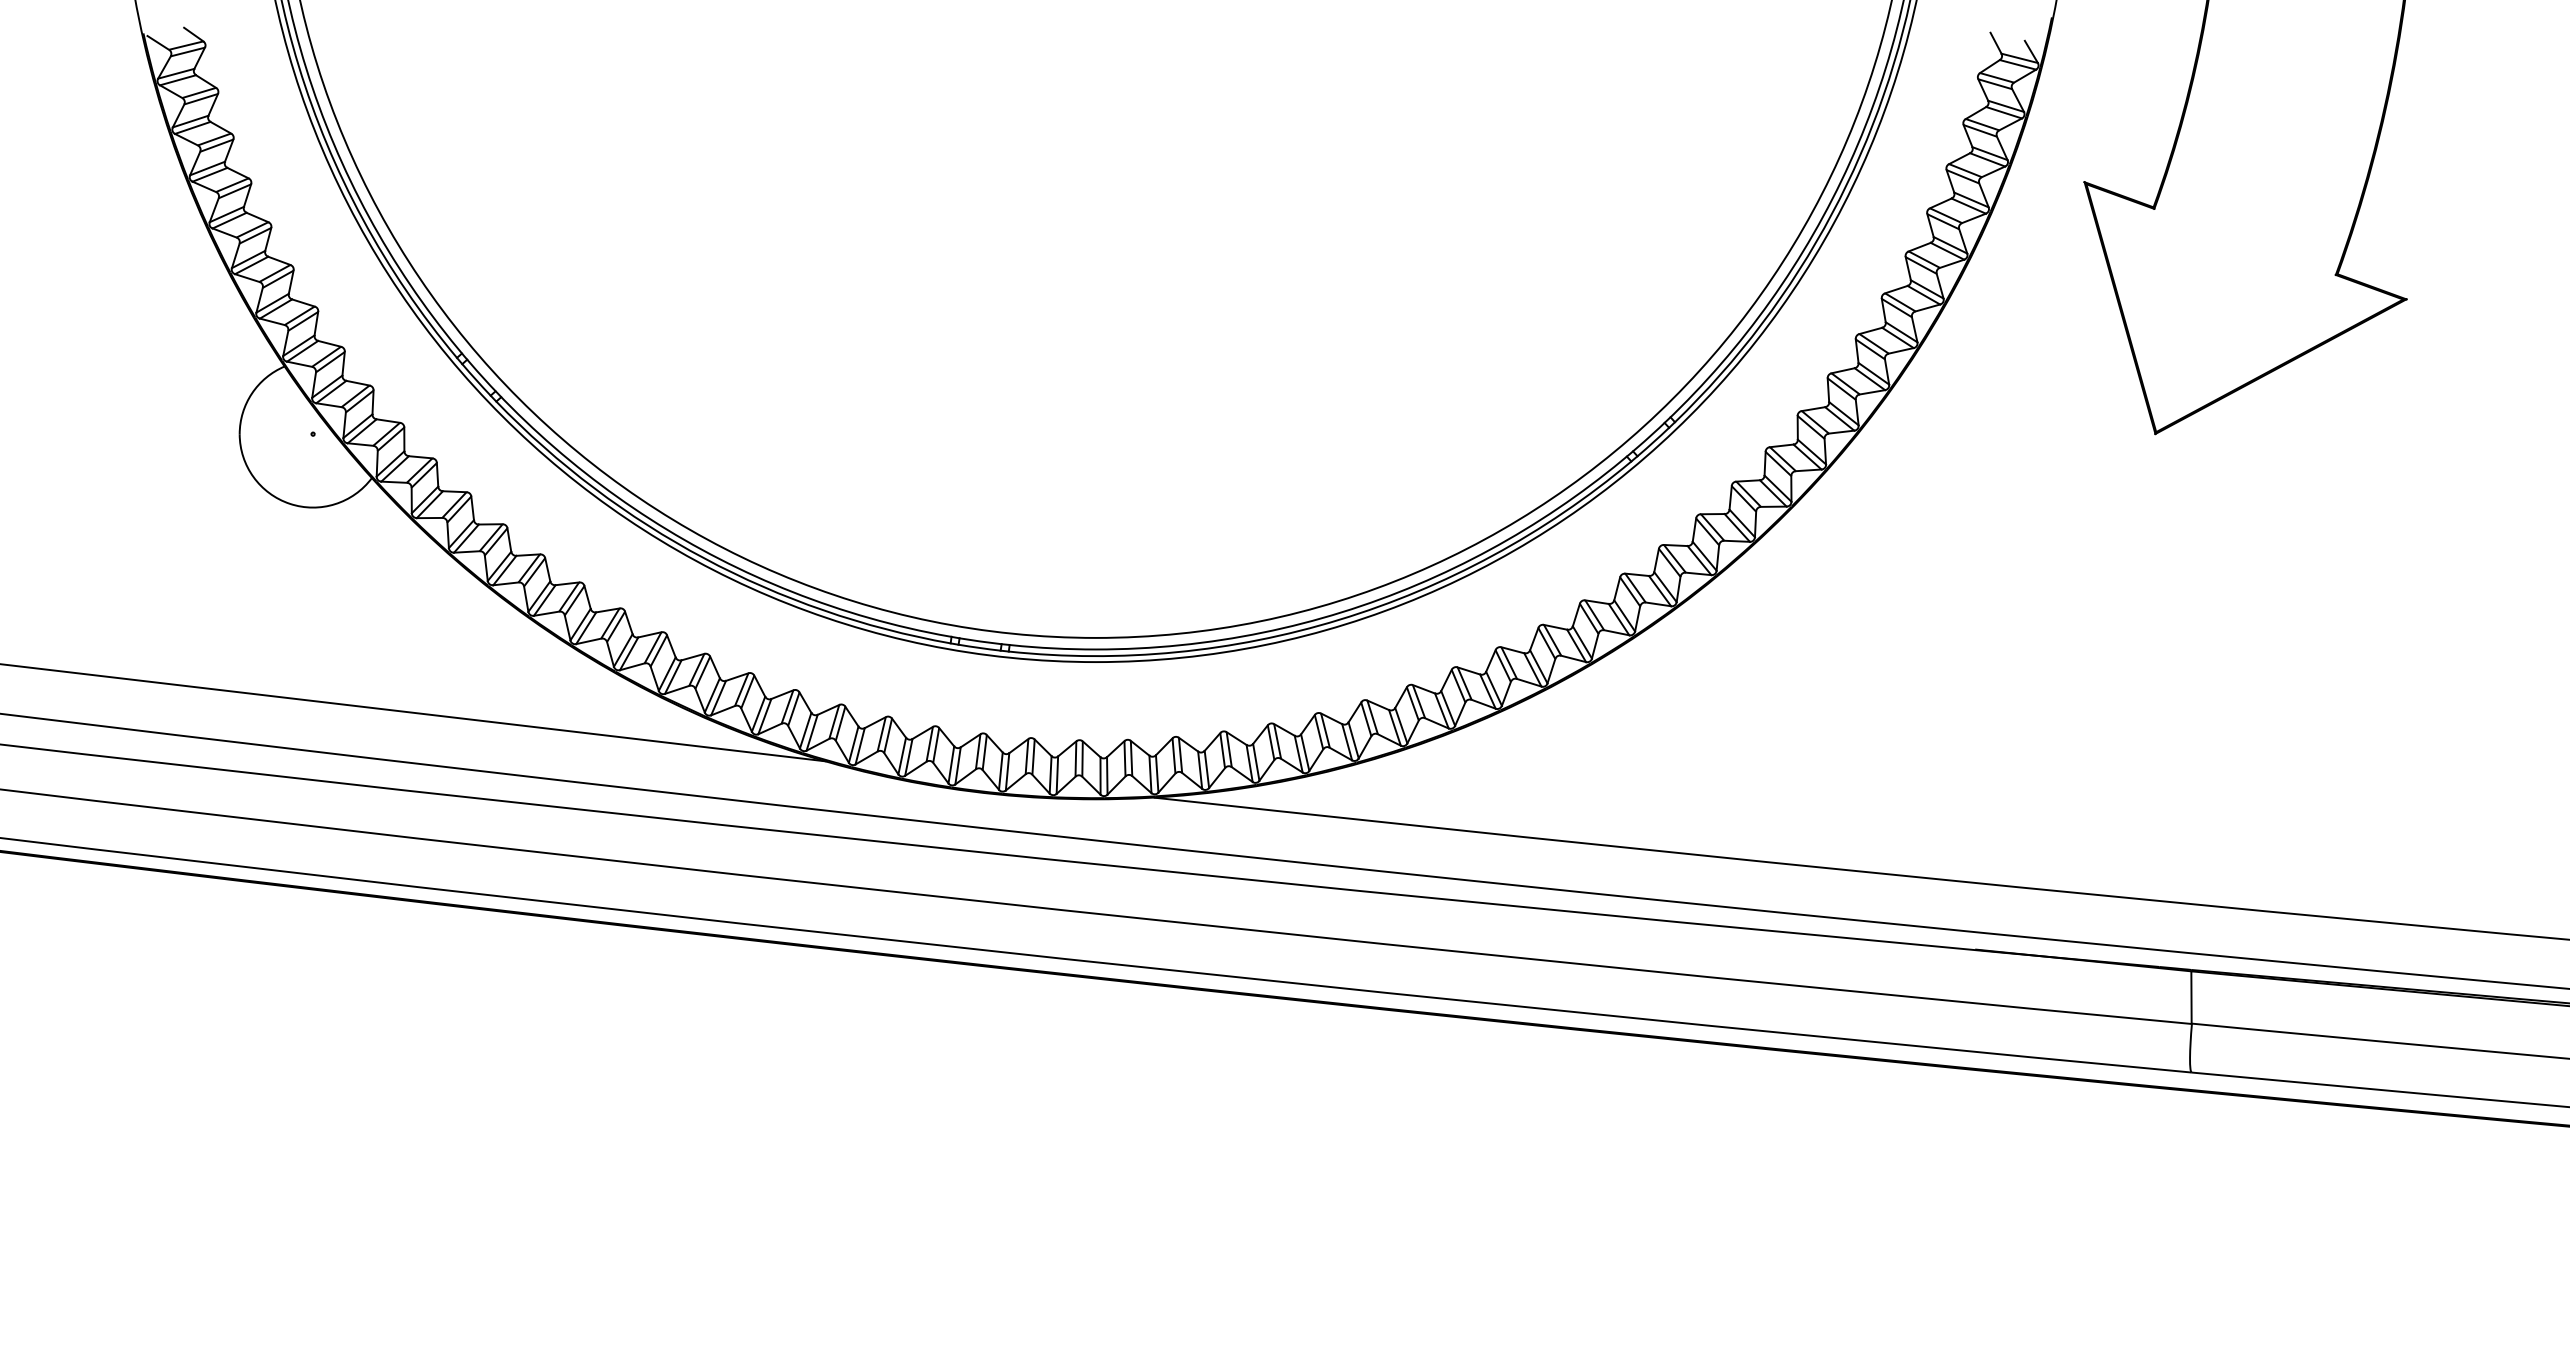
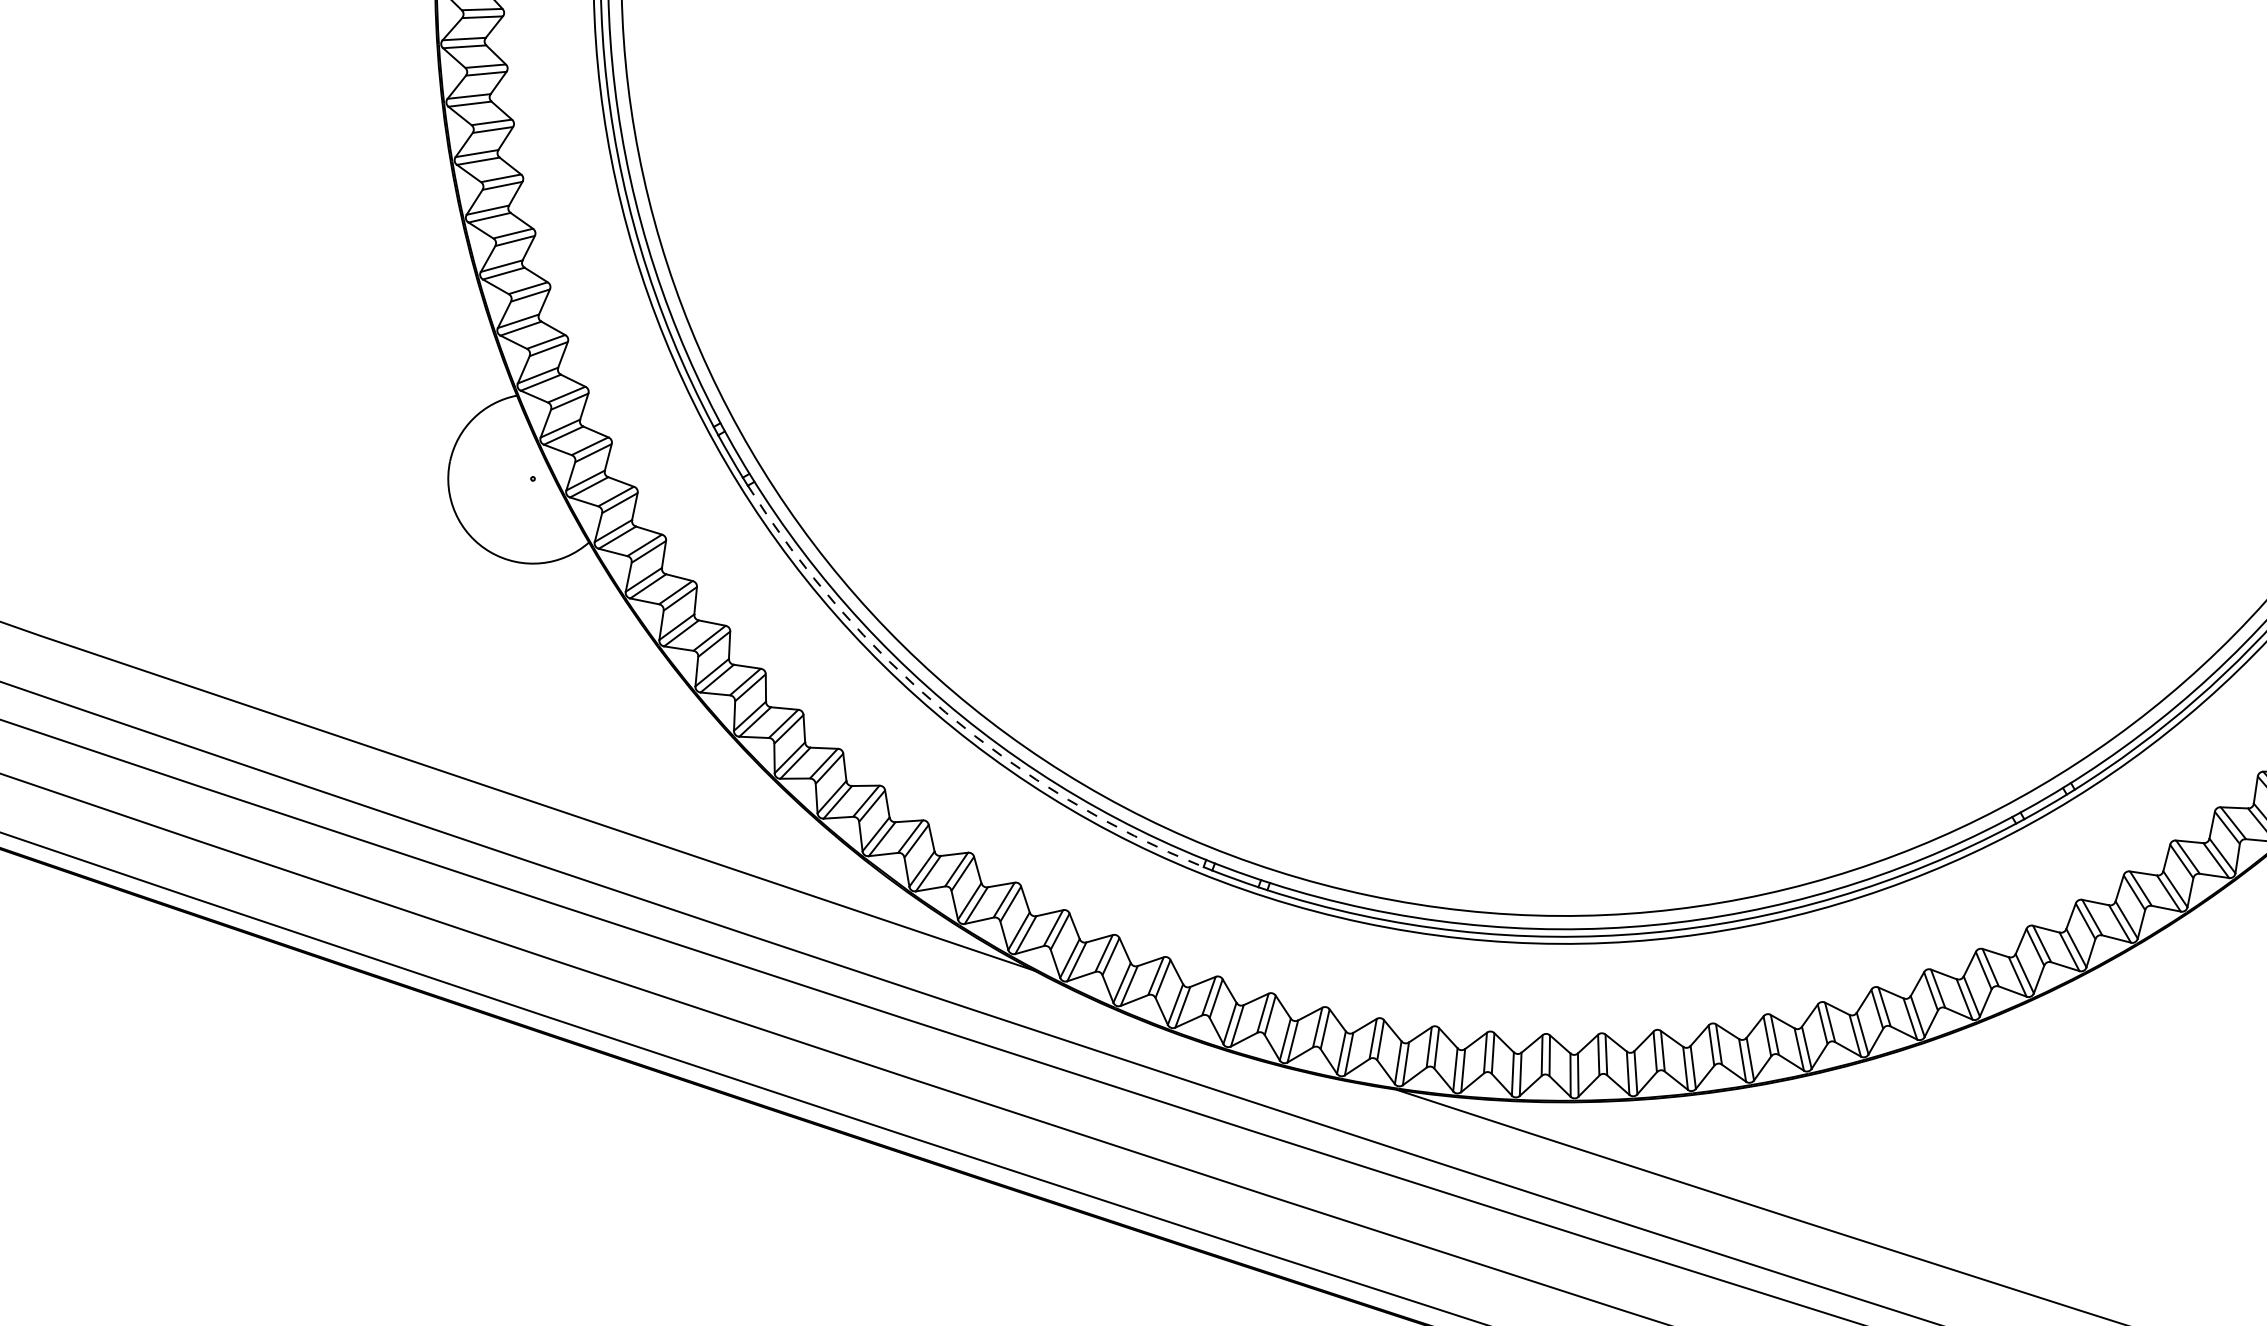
arc: (704, 558) -> (945, 712), solid -> dashed

